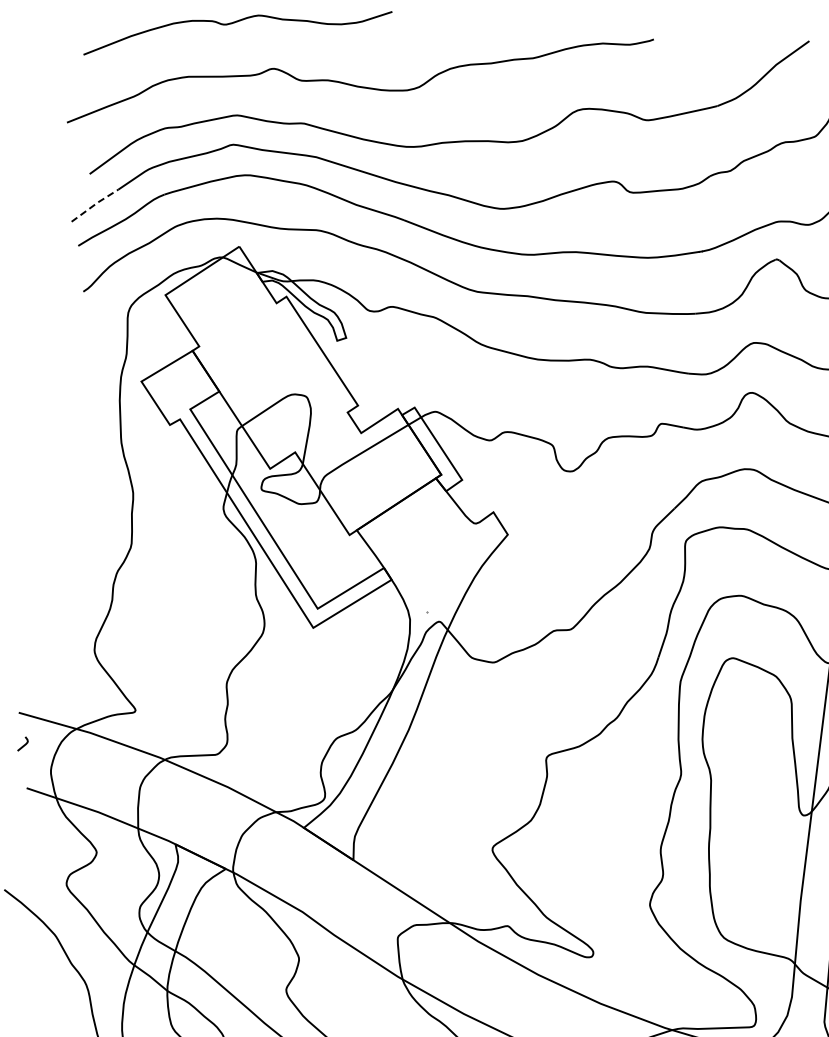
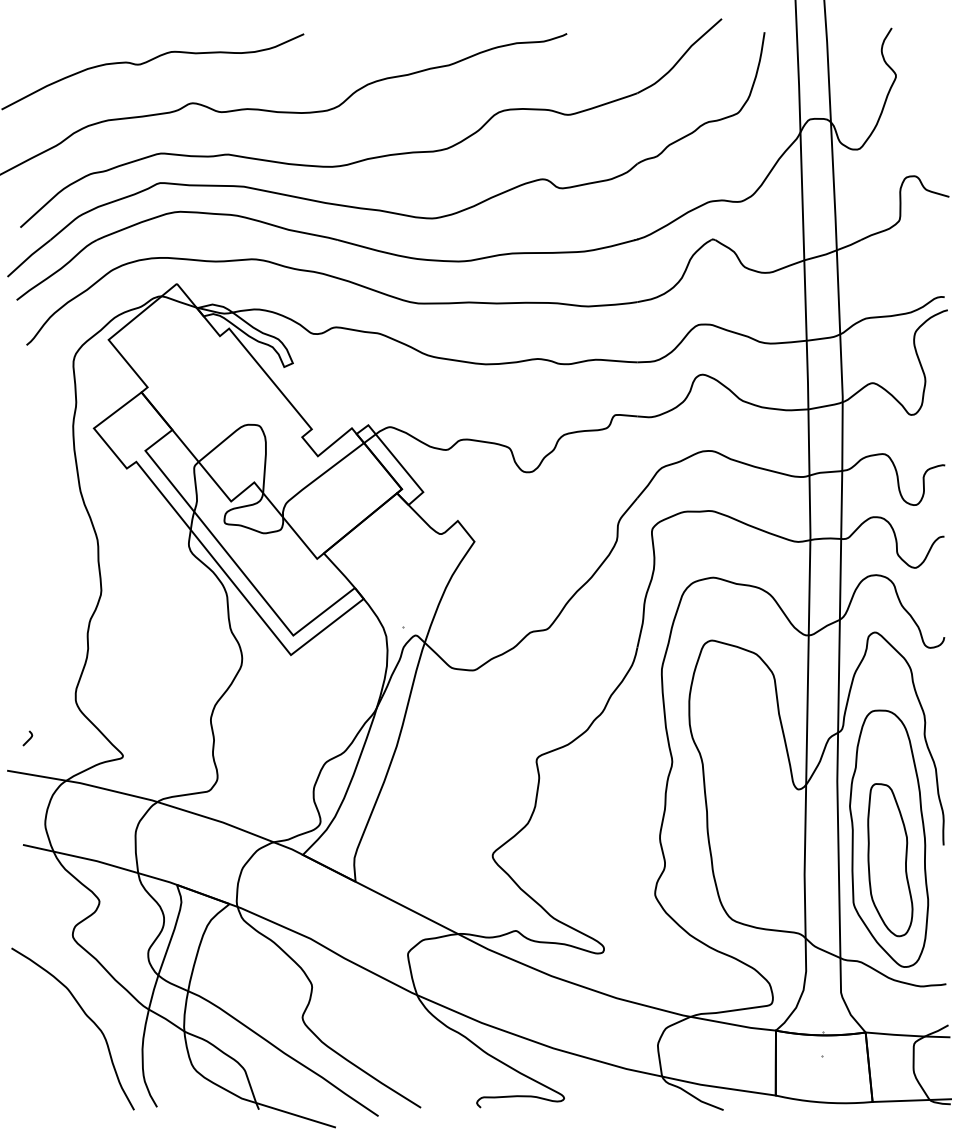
line: (95, 204) -> (29, 257), dashed -> solid
curve: (23, 745) -> (28, 739), moved

